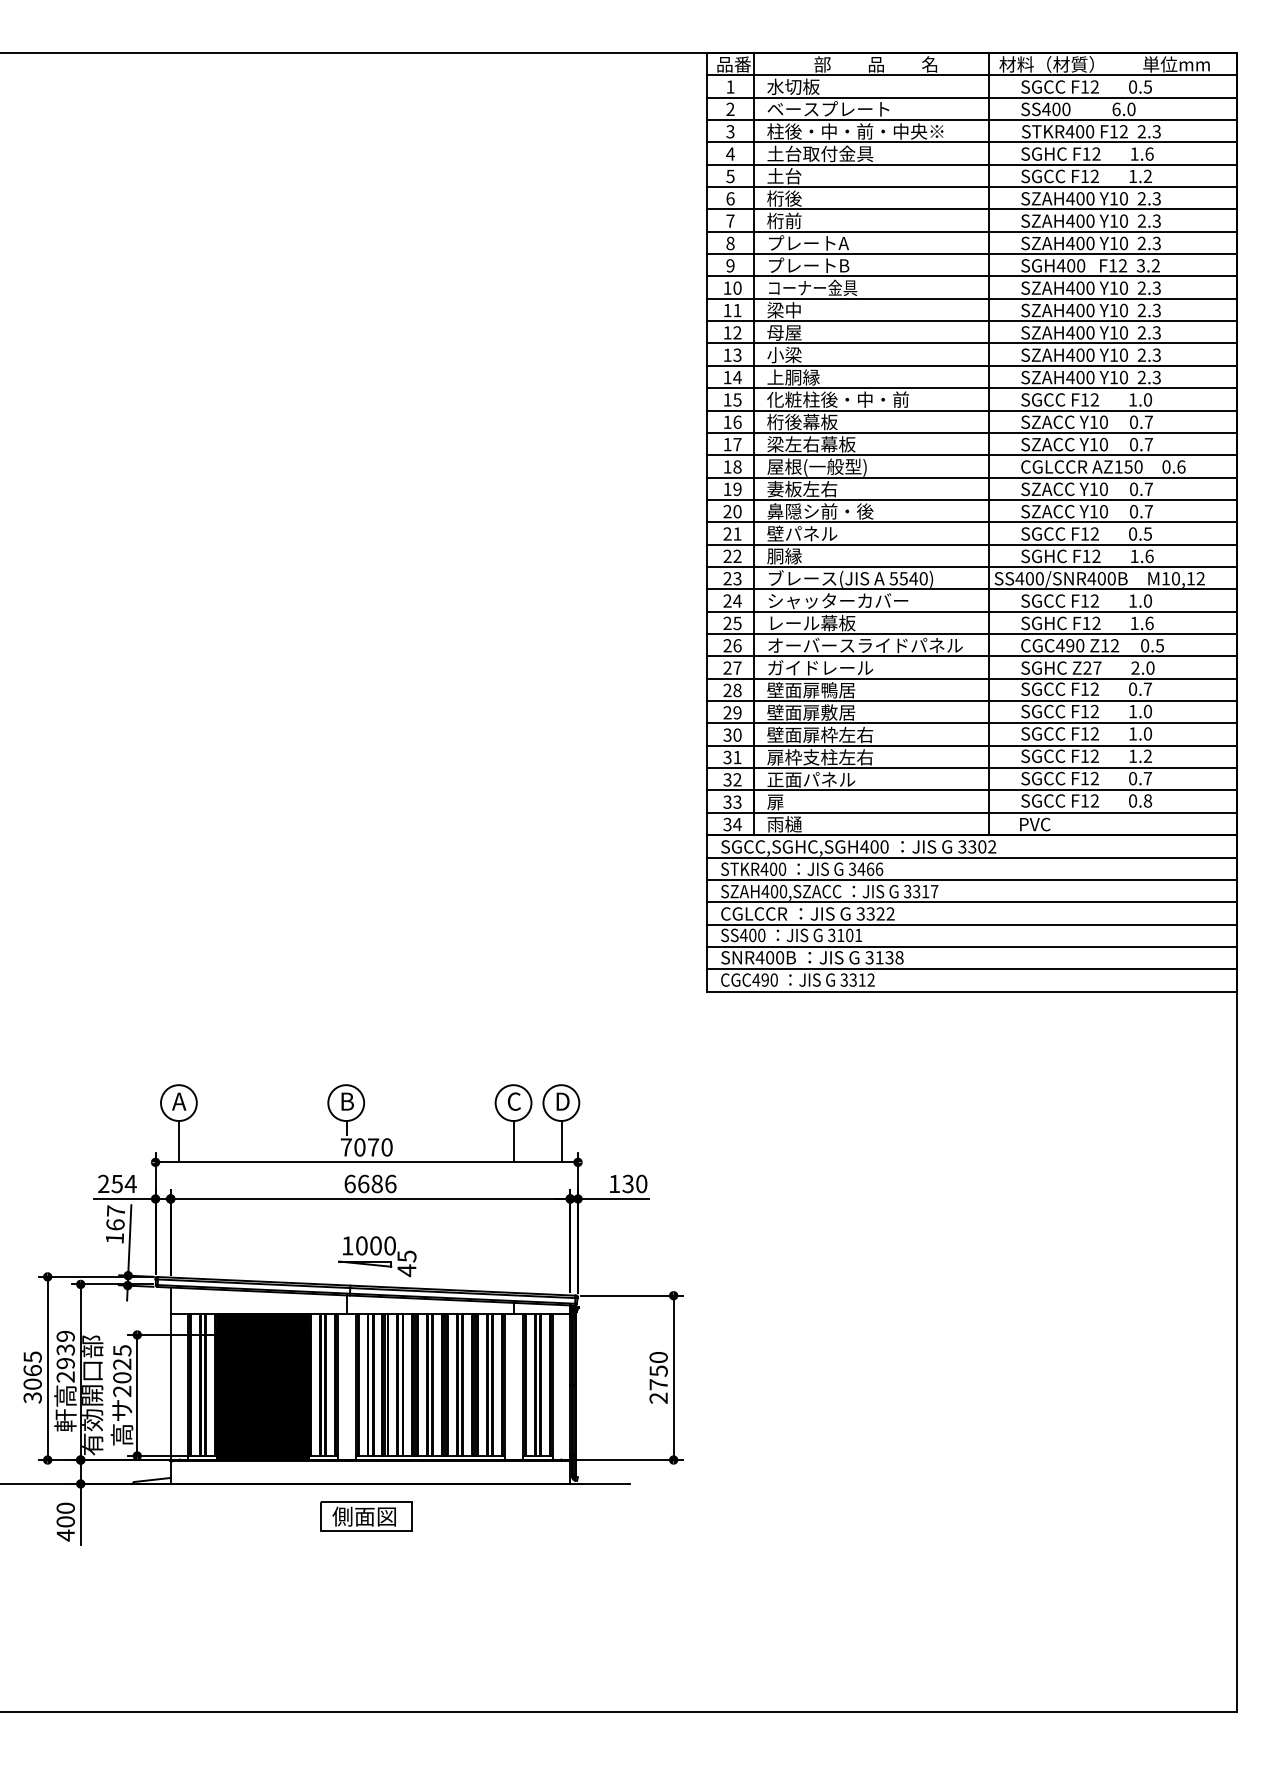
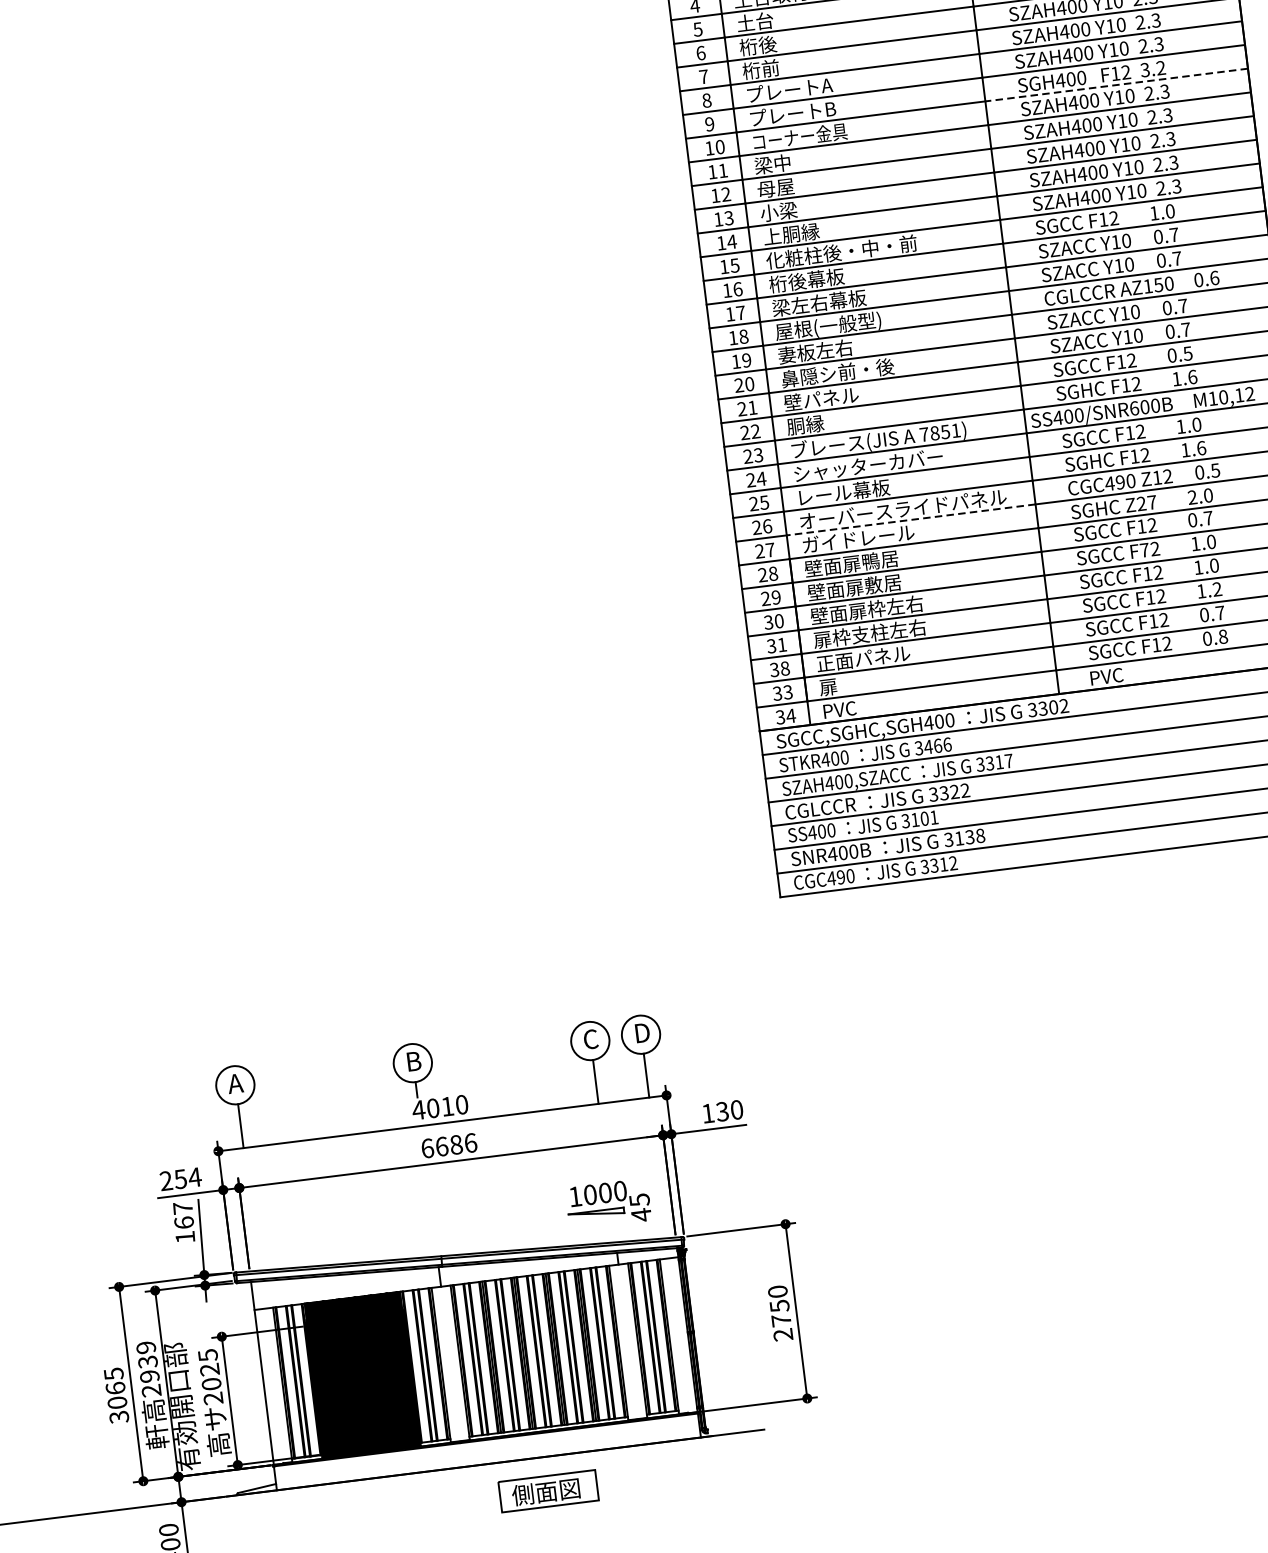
line: (1112, 276) -> (1116, 85), solid -> dashed
text: (908, 578) -> (939, 432), 5540) -> 7851)
text: (1091, 578) -> (1134, 408), SS400/SNR400B -> SS400/SNR600B
line: (871, 656) -> (910, 520), solid -> dashed
text: (1085, 711) -> (1145, 550), F12 -> F72
text: (737, 779) -> (785, 668), 32 -> 38
text: (784, 824) -> (840, 709), 雨樋 -> PVC
text: (359, 1147) -> (432, 1108), 7070 -> 4010
part: (377, 1256) -> (608, 1204), moved
part: (366, 1516) -> (548, 1491), moved

